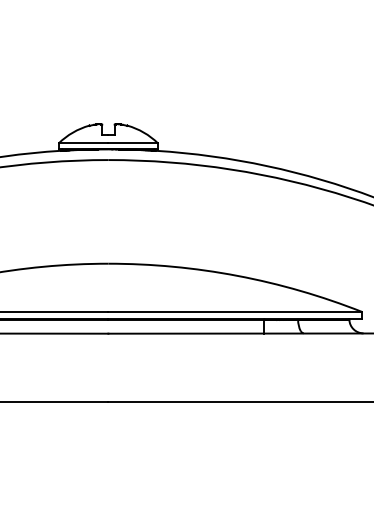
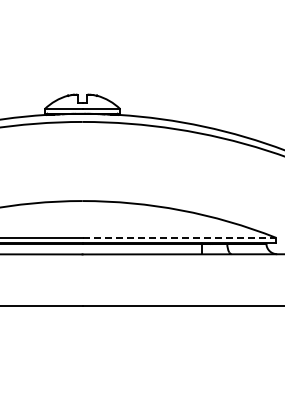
line: (235, 311) -> (179, 237), solid -> dashed

